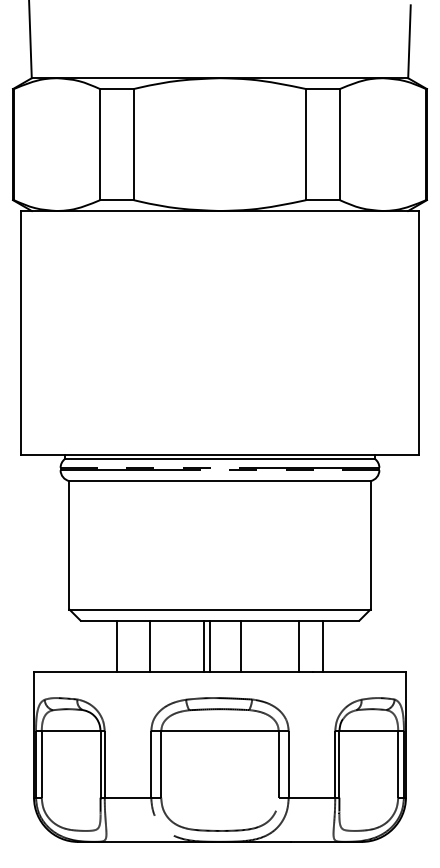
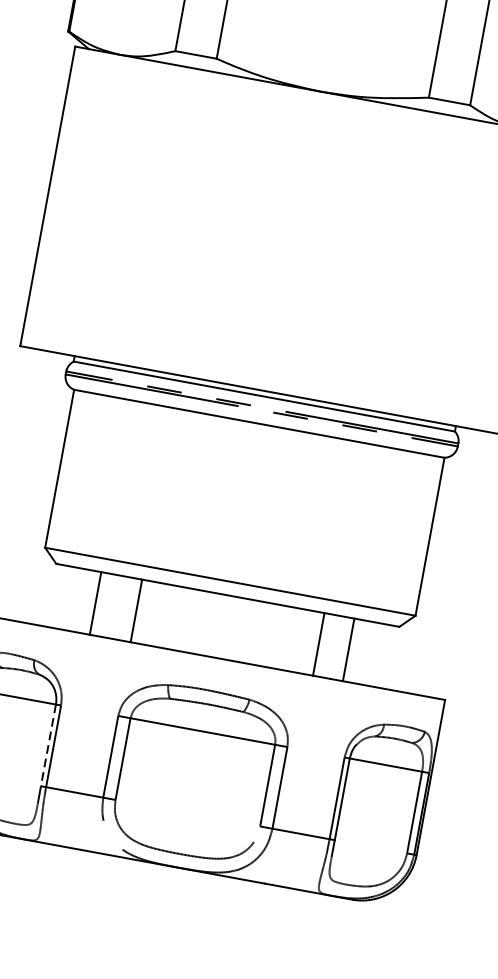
line: (204, 645) -> (203, 622), removed
line: (209, 645) -> (209, 623), removed
line: (241, 645) -> (248, 630), removed
line: (100, 764) -> (48, 745), solid -> dashed

